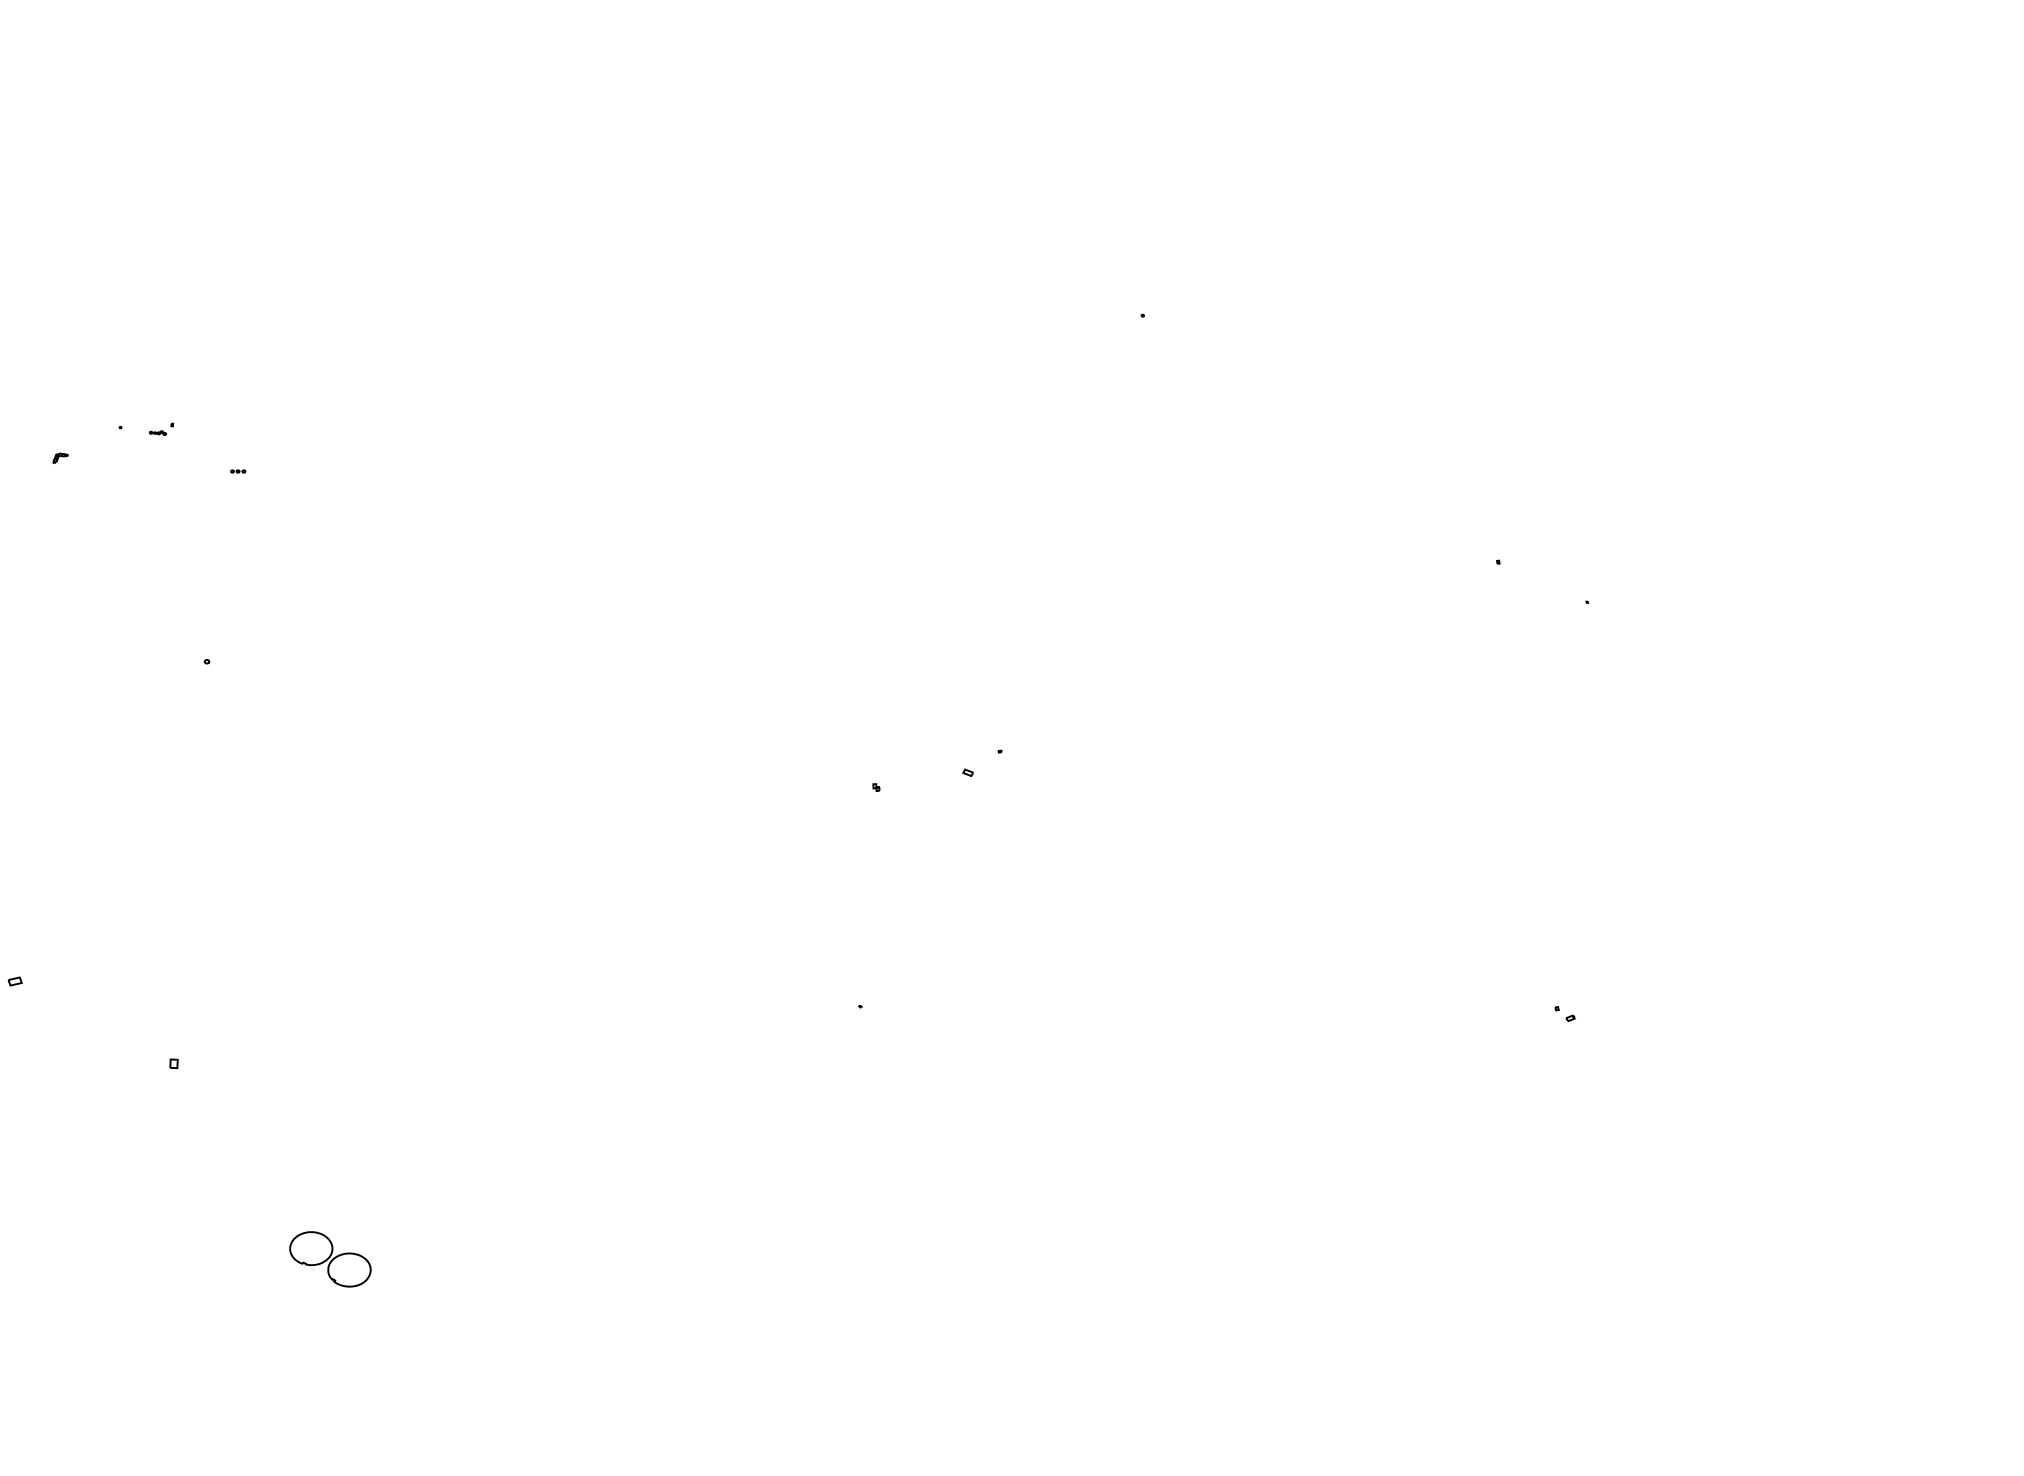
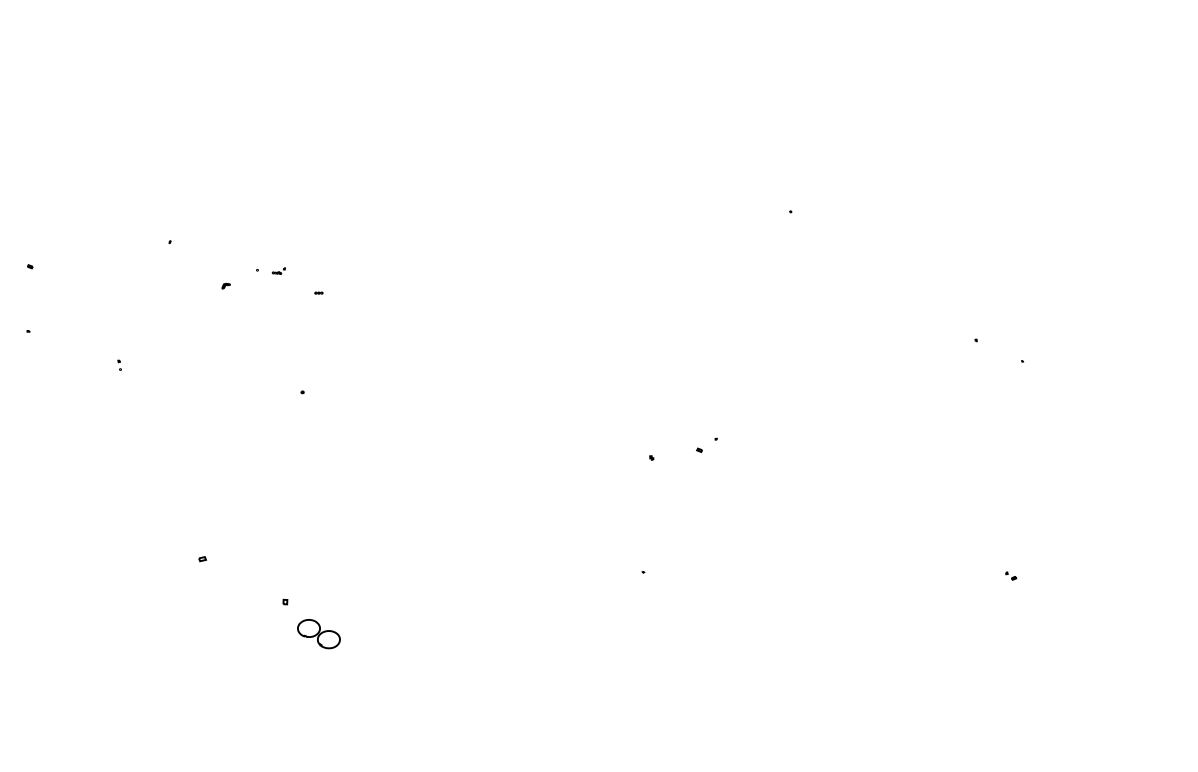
part: (329, 1260) -> (318, 634), moved

